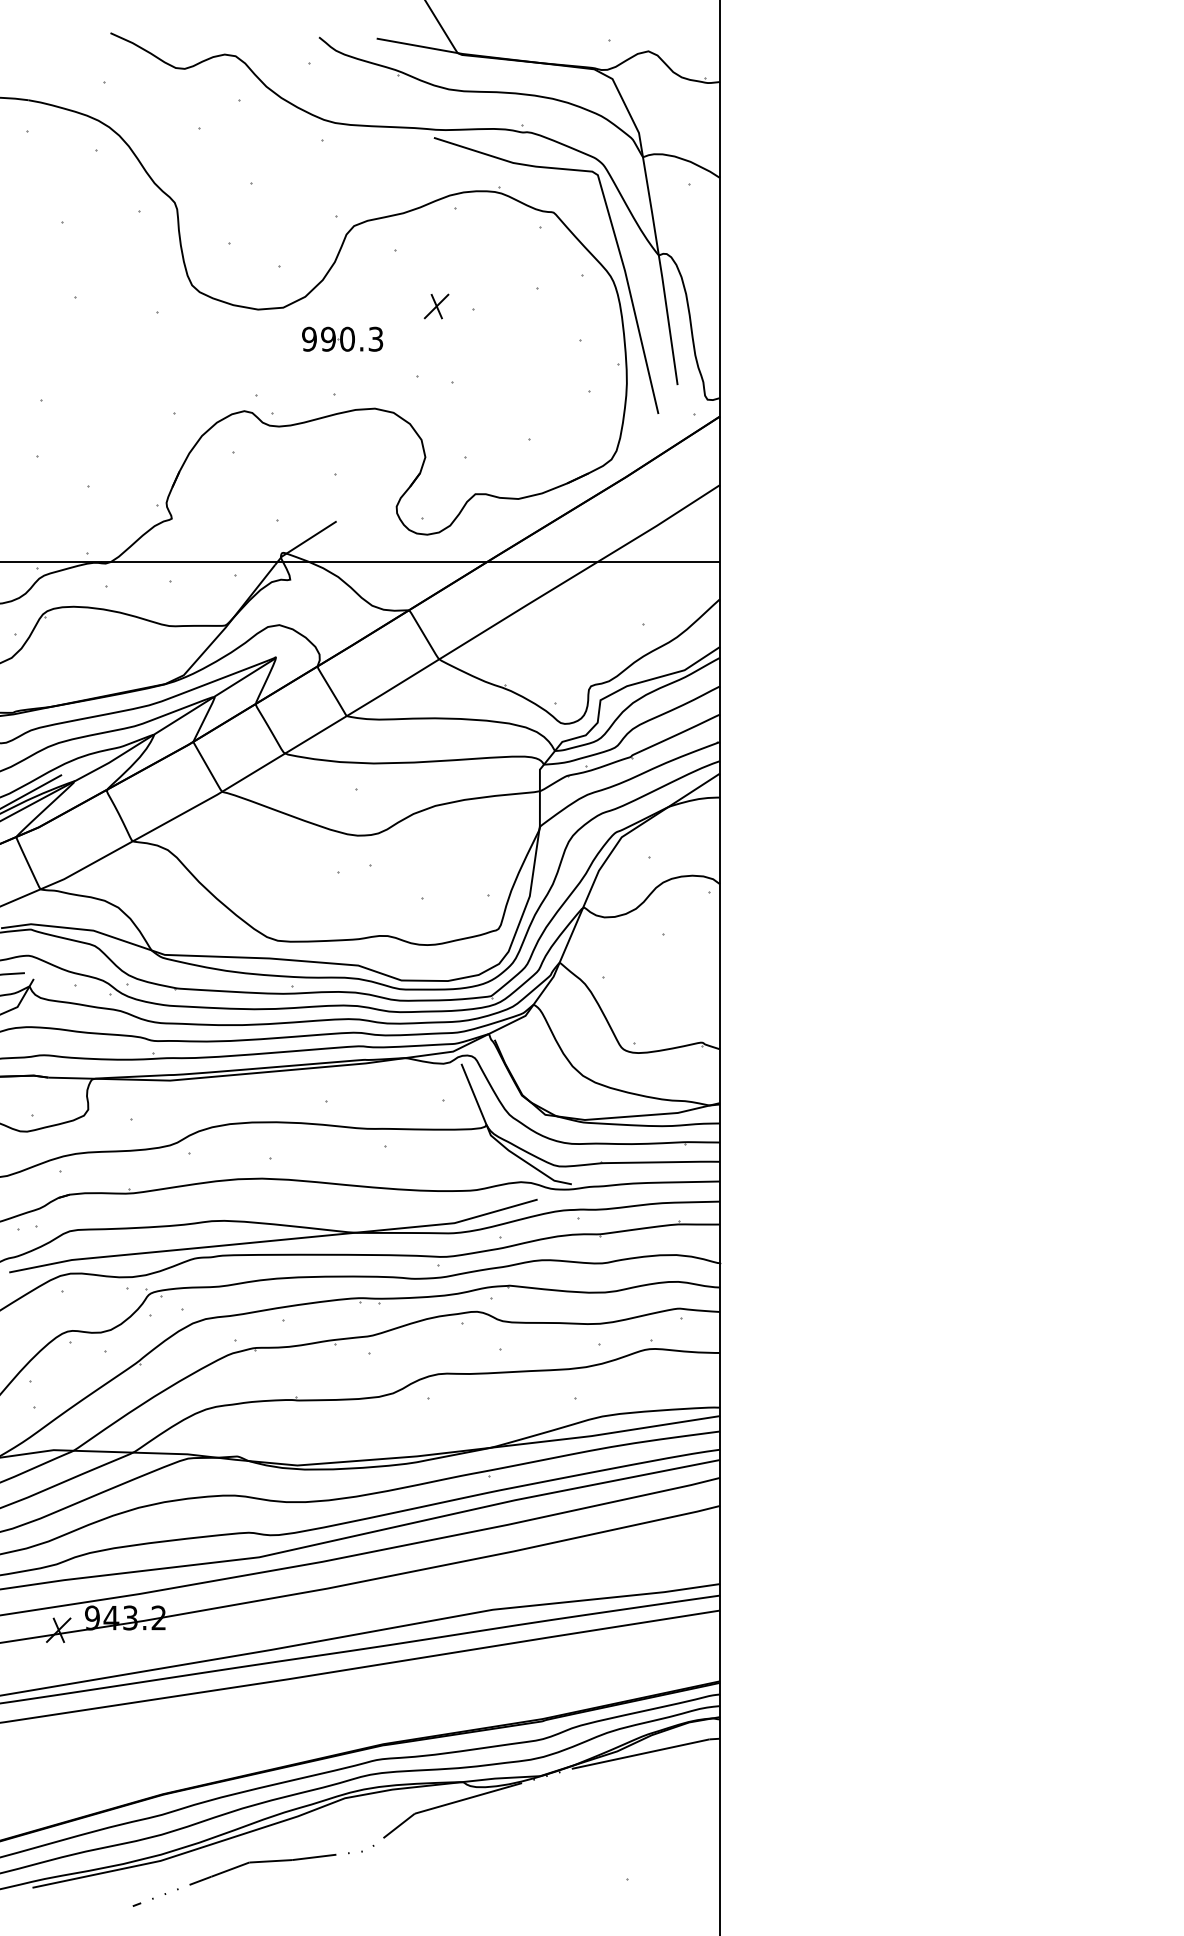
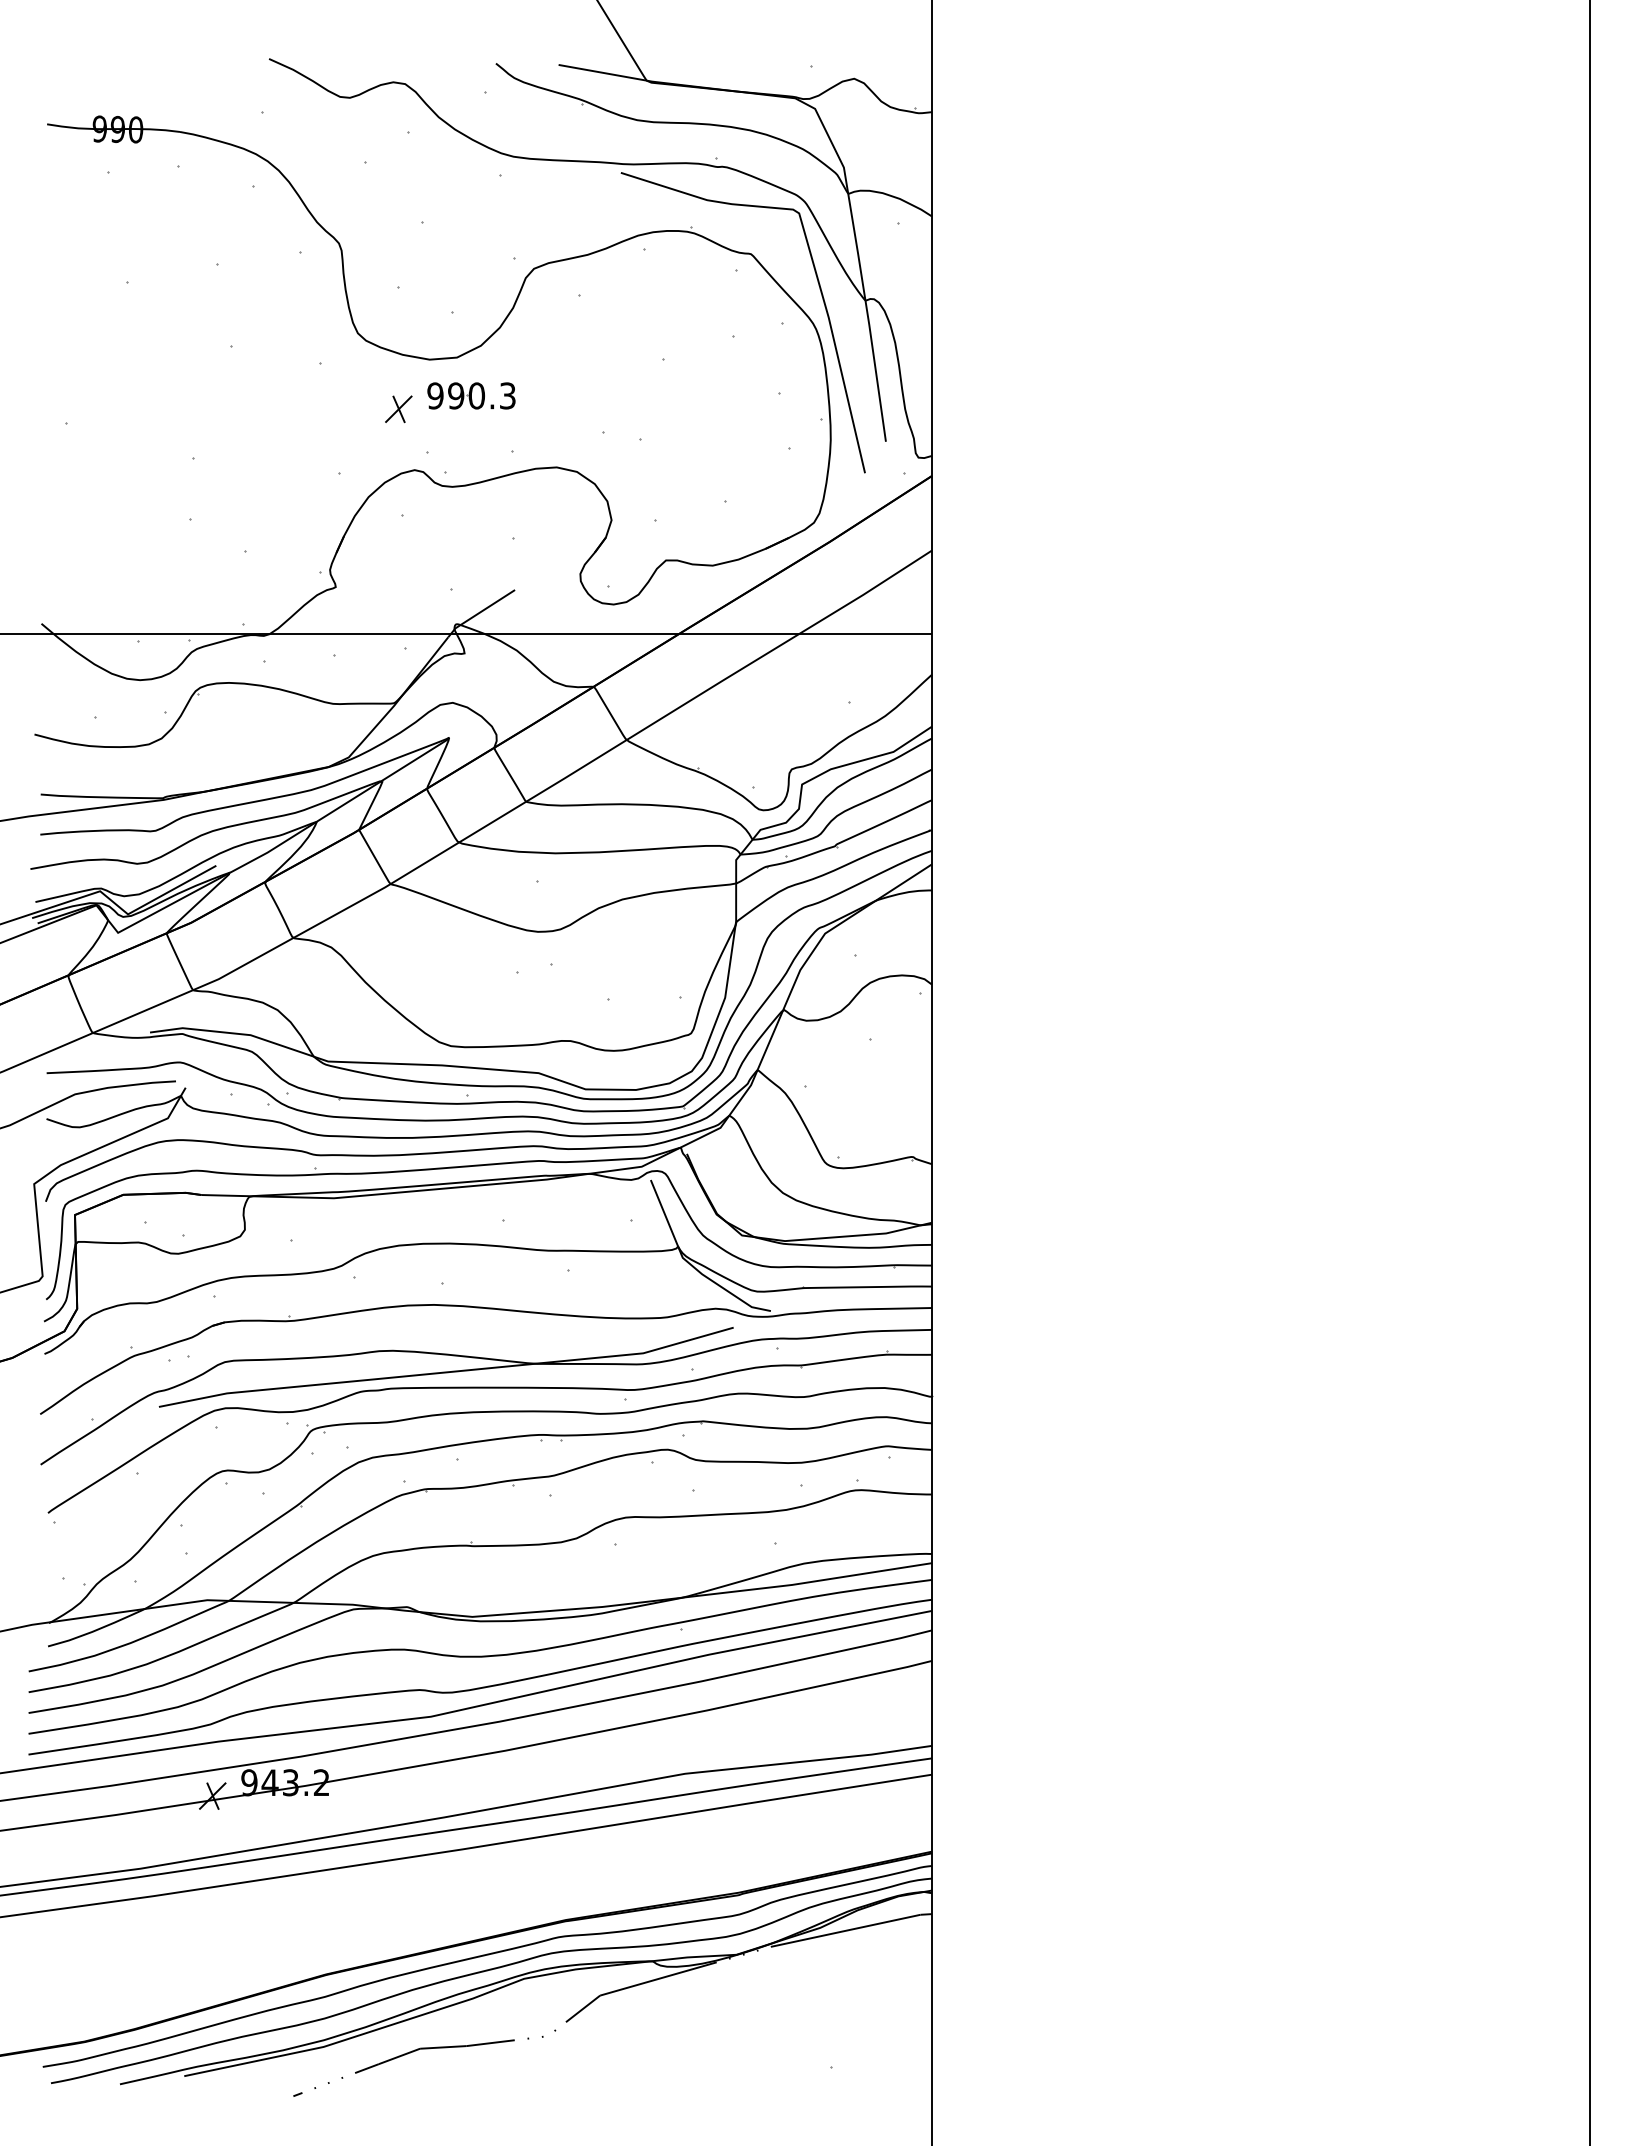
part: (436, 306) -> (398, 409), moved
part: (342, 338) -> (471, 395), moved

